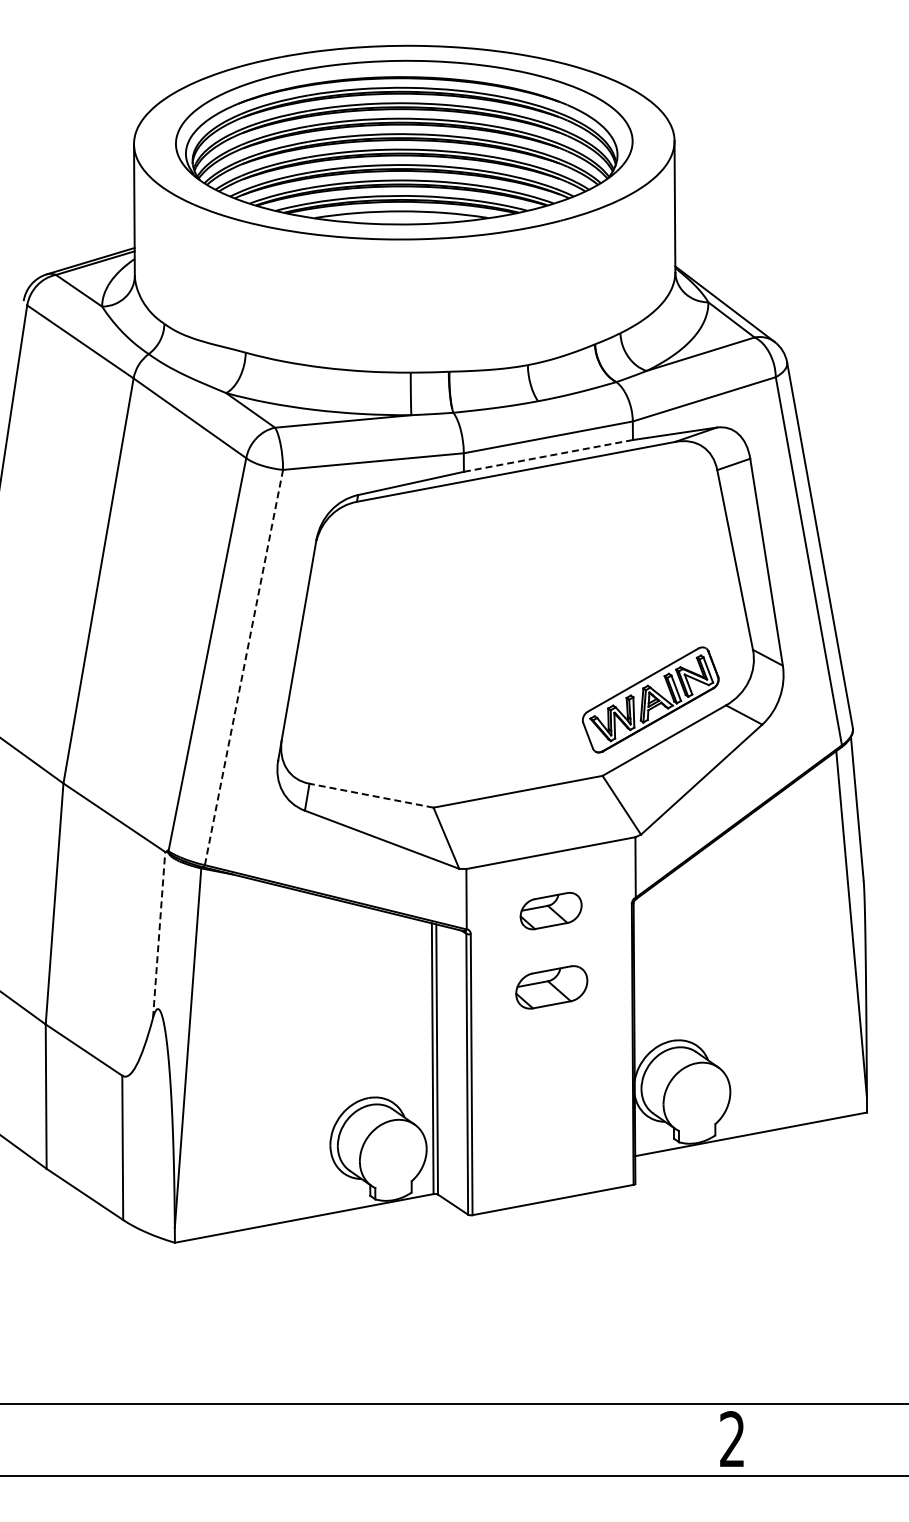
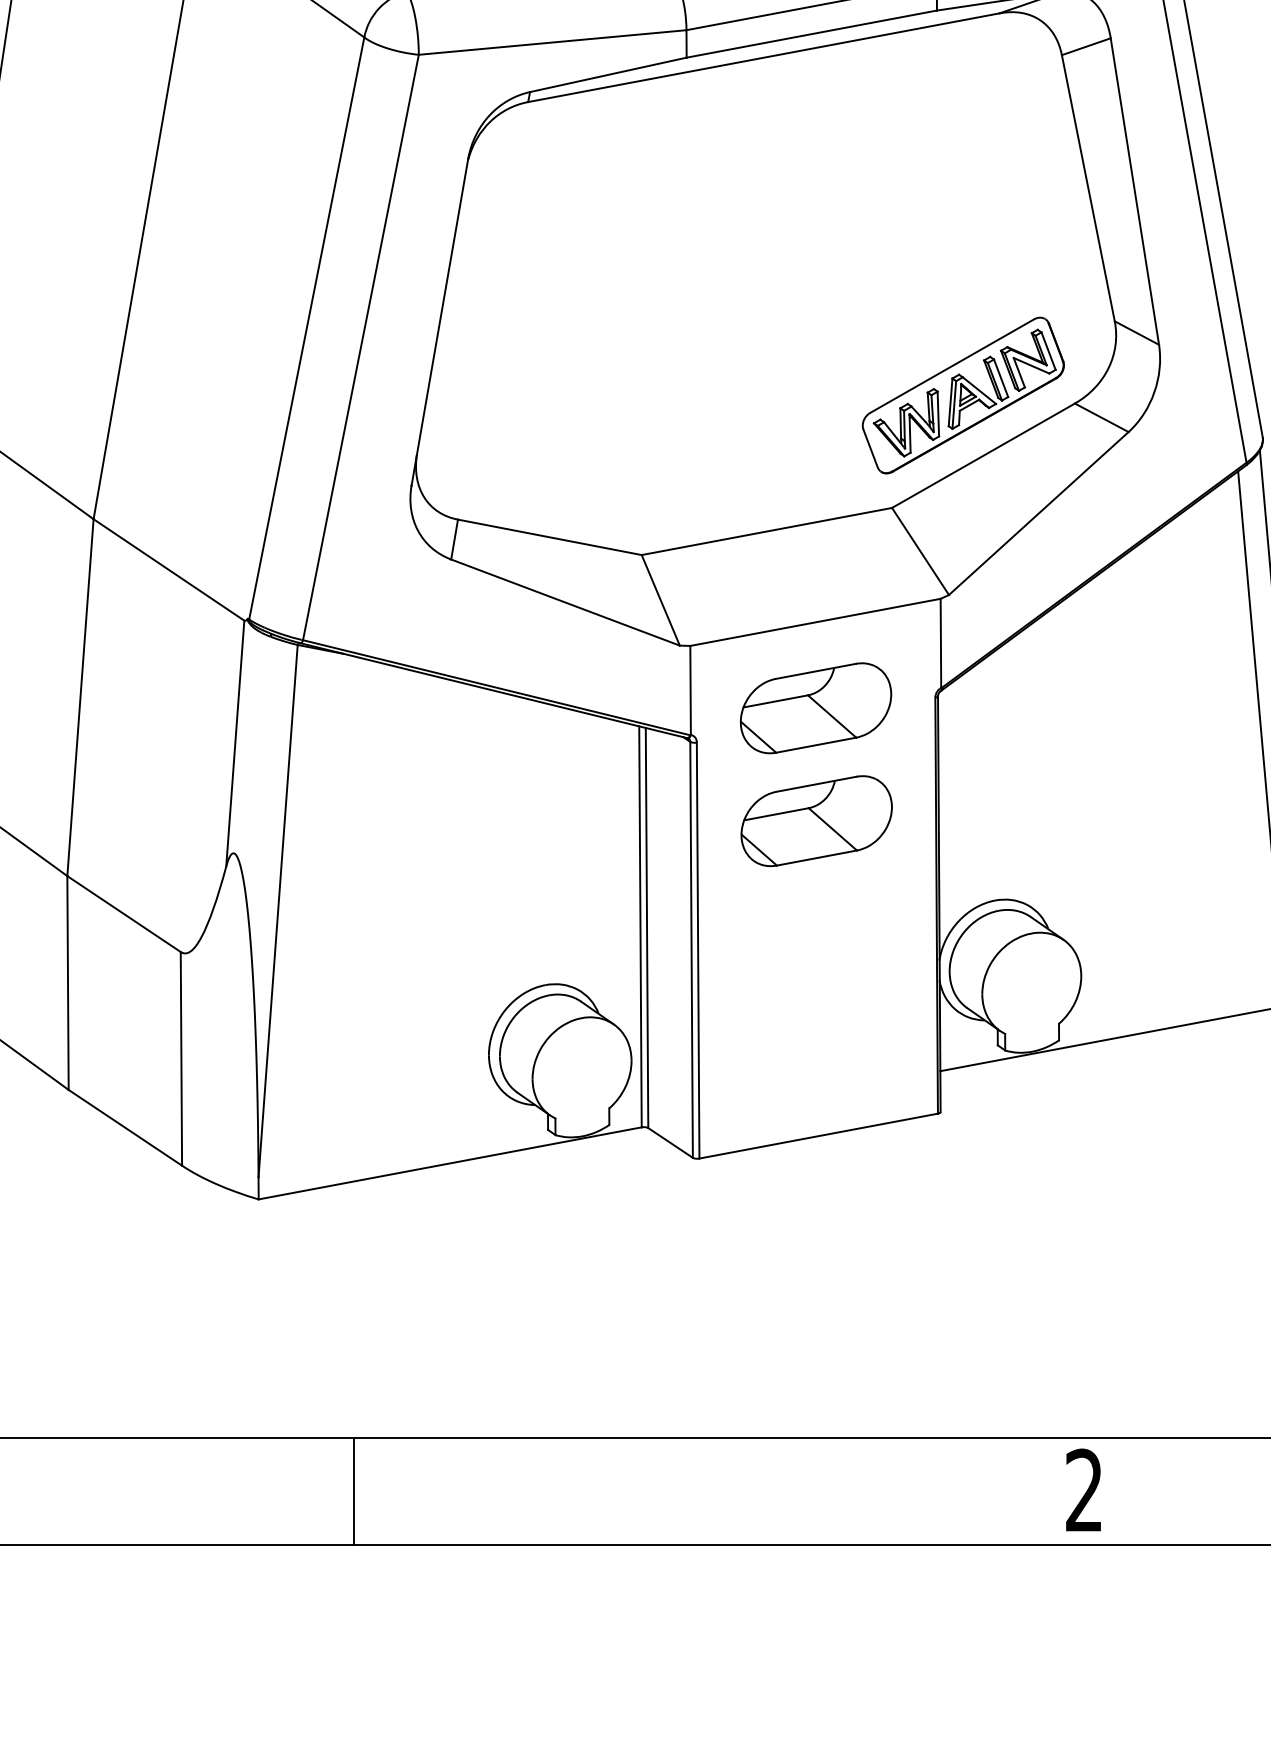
line: (548, 455) -> (811, 33), dashed -> solid
line: (244, 667) -> (361, 347), dashed -> solid
line: (371, 795) -> (549, 537), dashed -> solid
part: (550, 910) -> (814, 707), size x1.67
line: (159, 934) -> (235, 742), dashed -> solid
part: (551, 987) -> (816, 821), size x1.43
line: (239, 1439) -> (354, 1490), added

